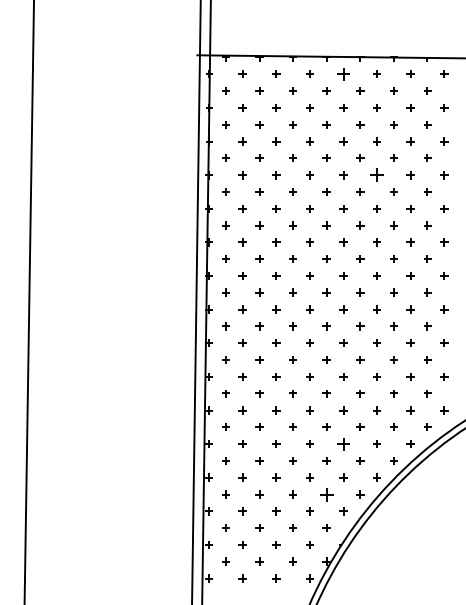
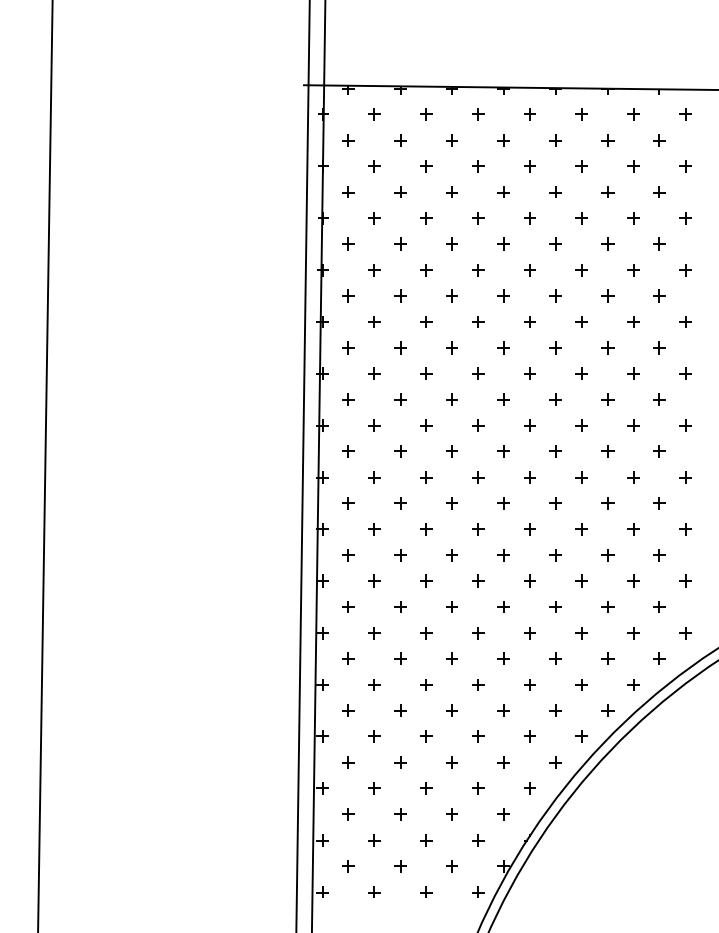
part: (343, 73) -> (529, 113), size x0.62
part: (376, 175) -> (580, 270), size x0.62
part: (343, 443) -> (529, 683), size x0.62
part: (326, 494) -> (503, 762), size x0.62

